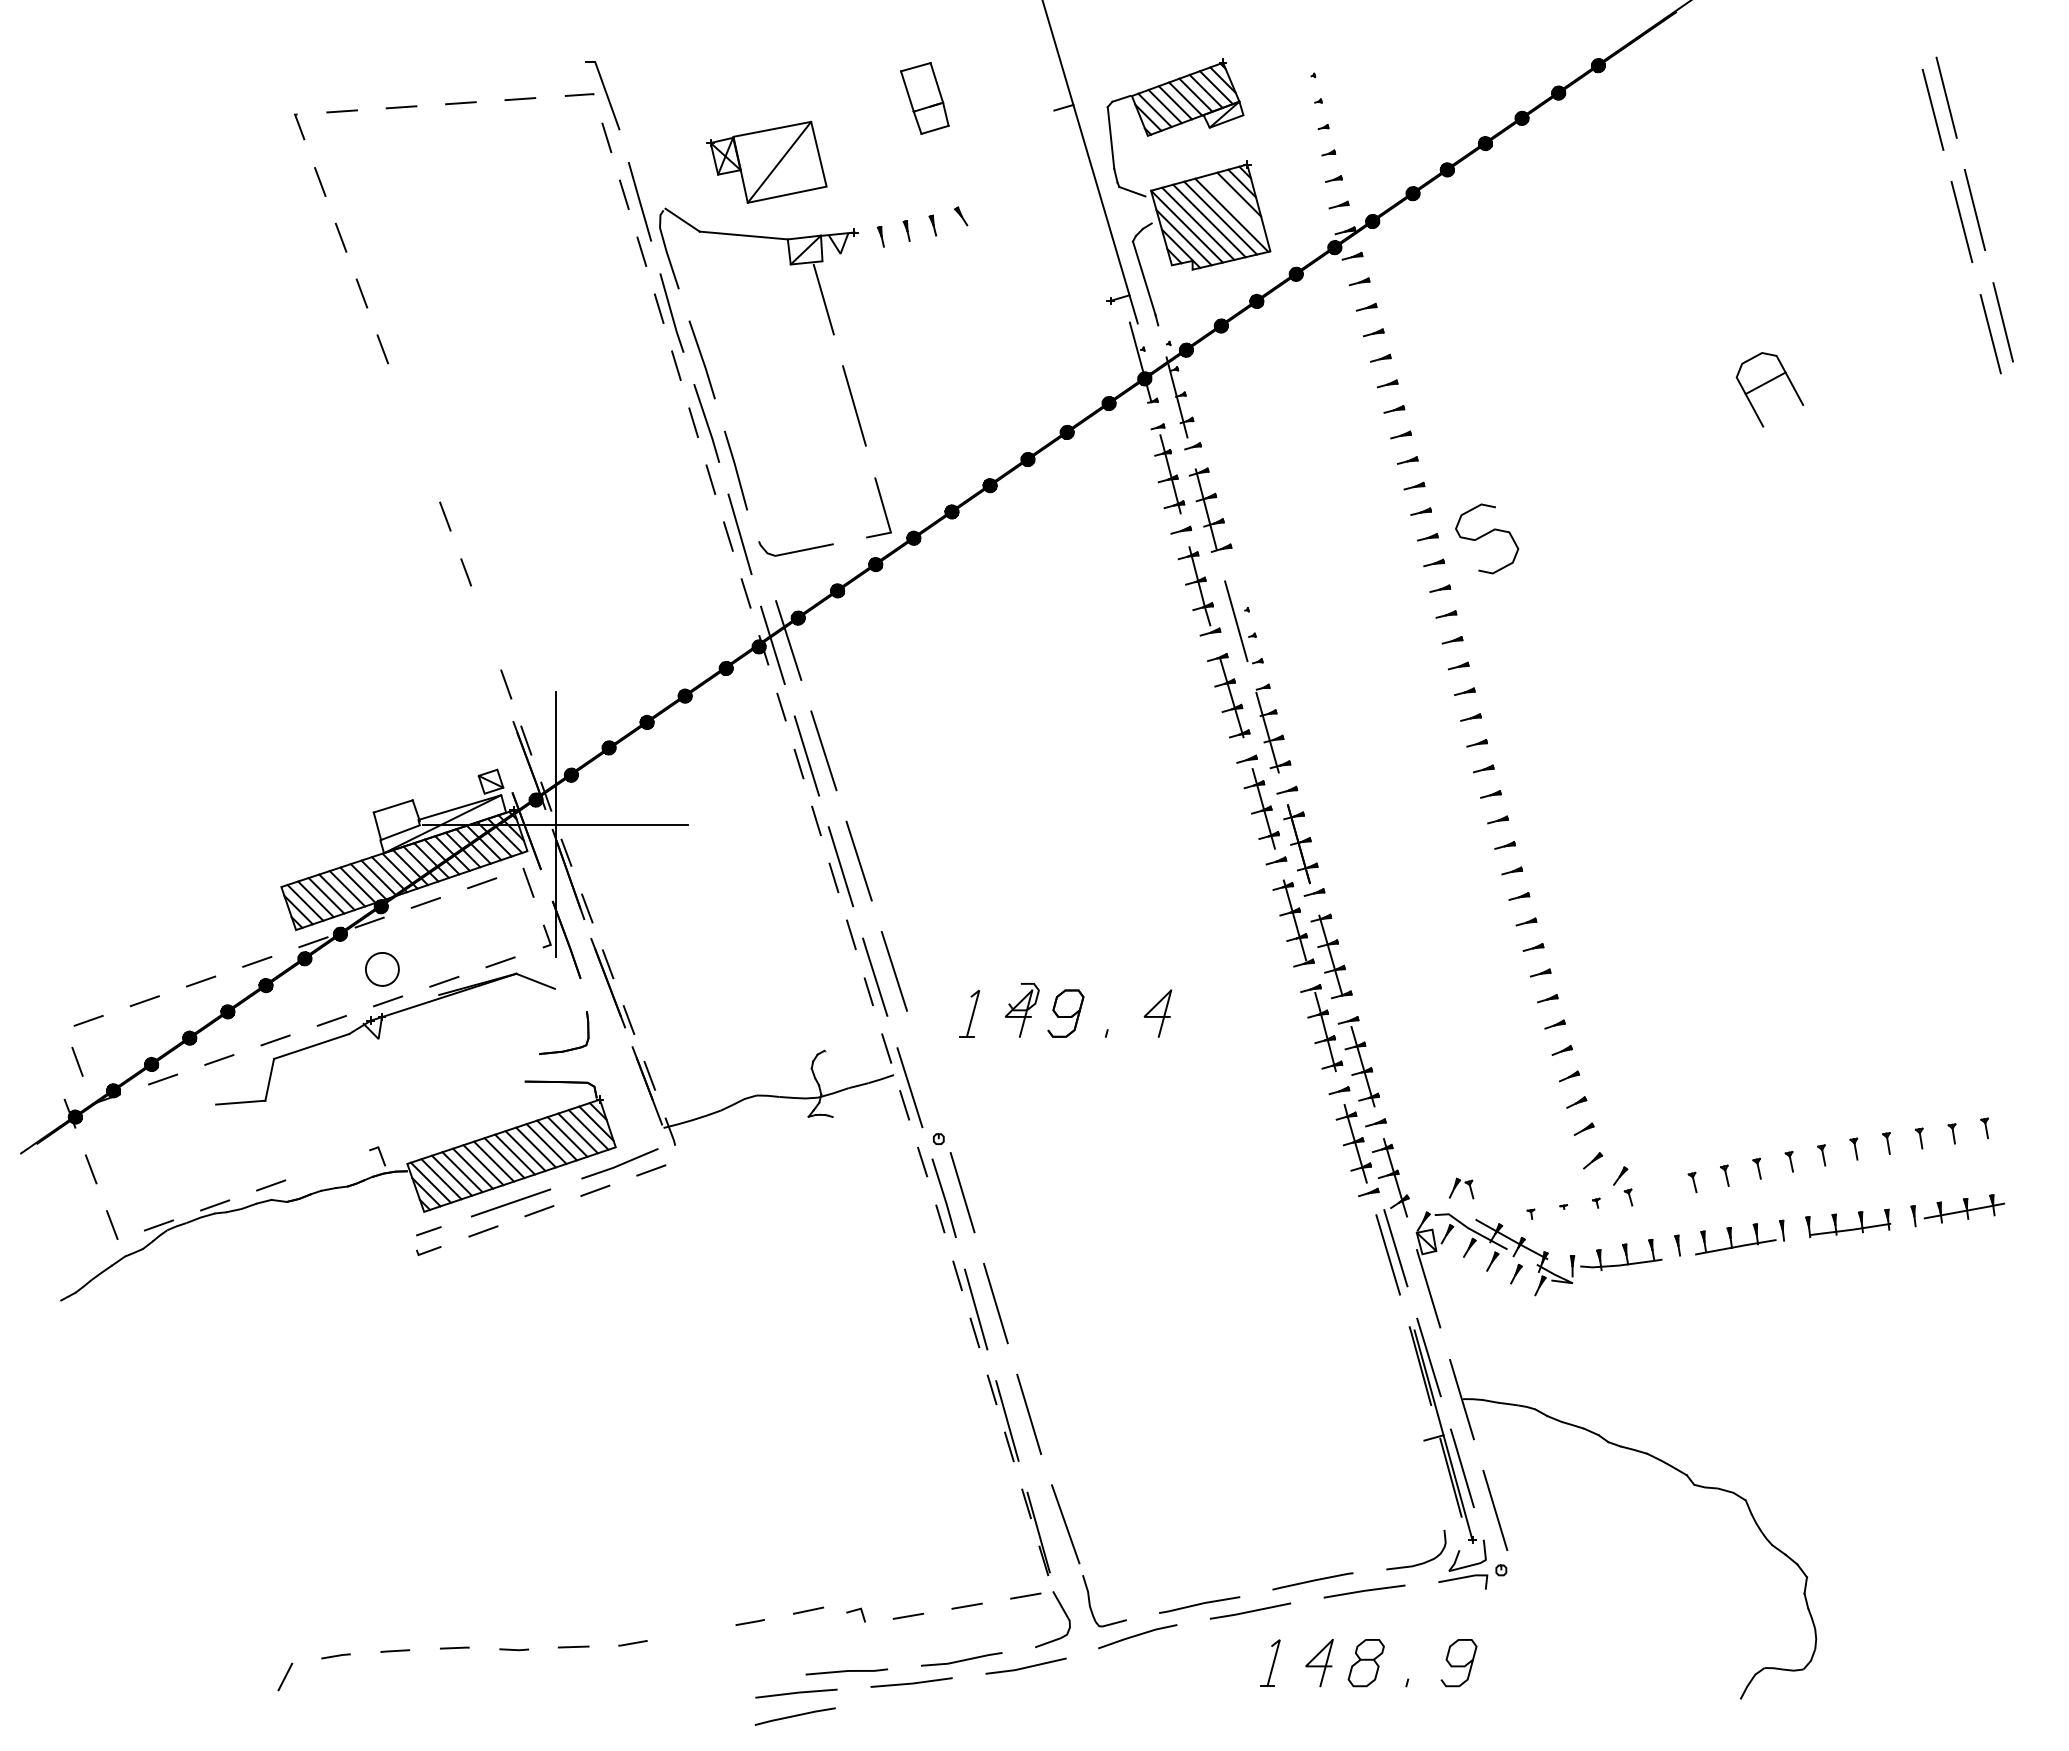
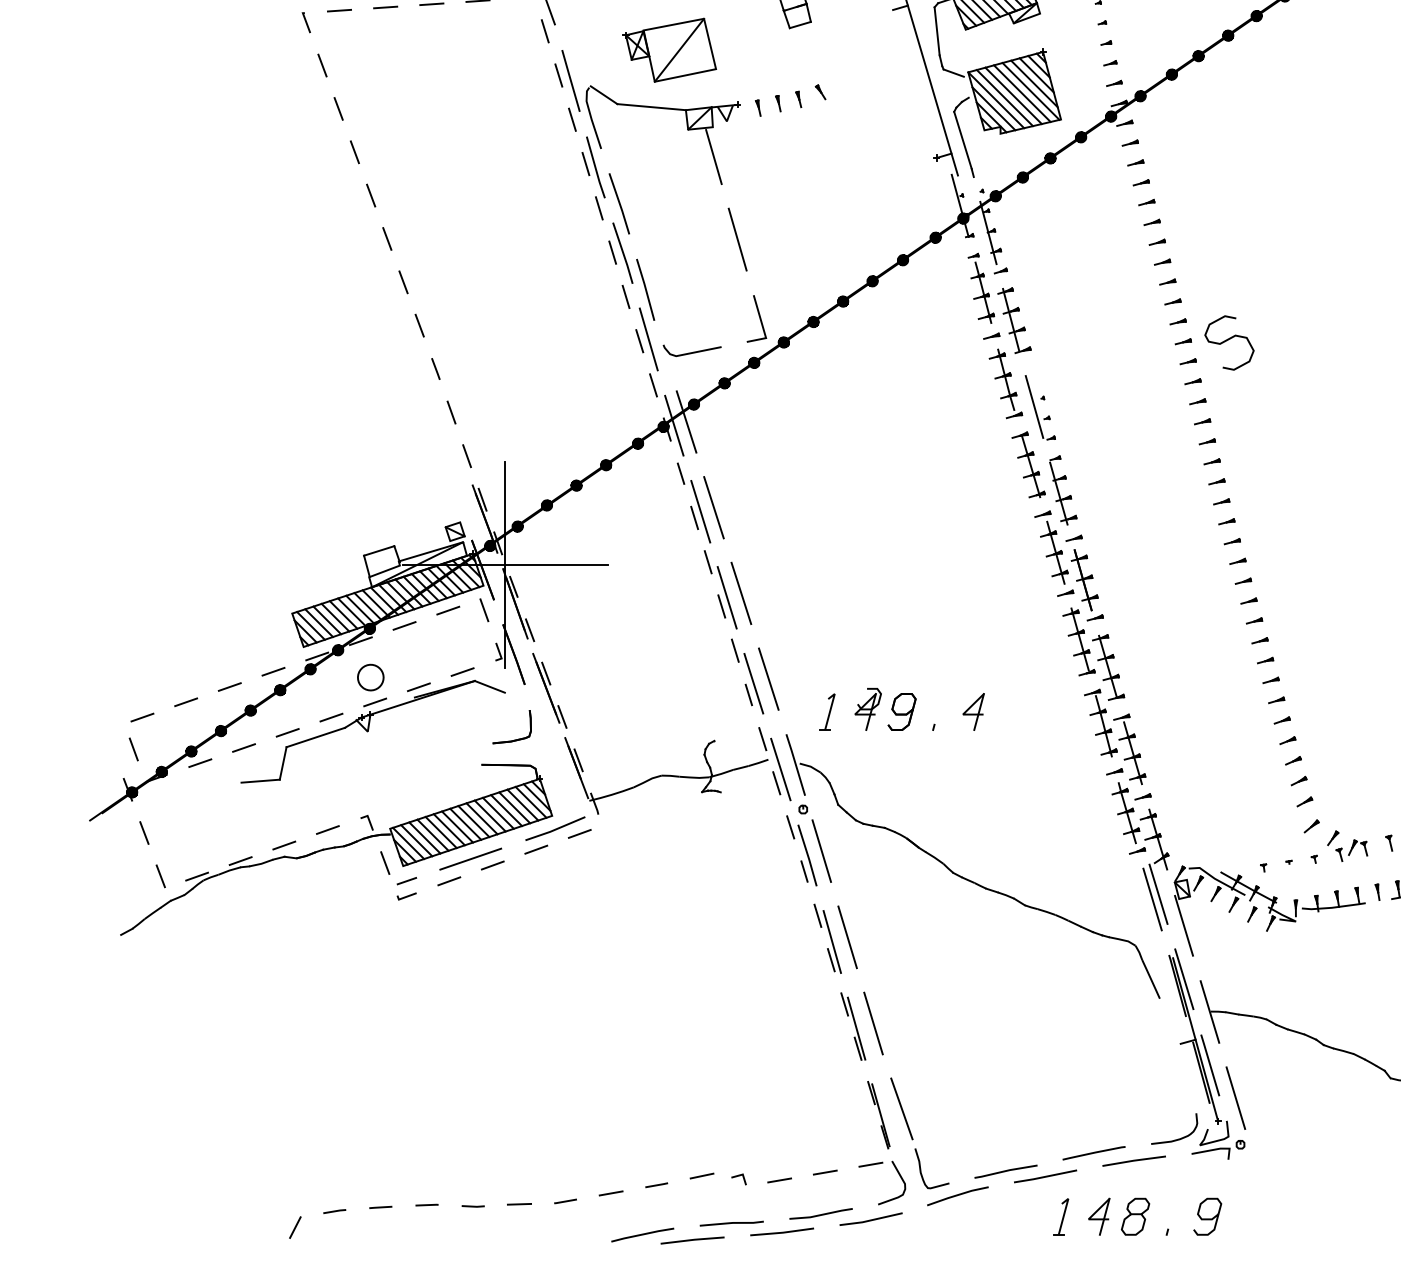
line: (1236, 205) -> (1034, 83), added
line: (403, 405) -> (387, 239), added
line: (424, 460) -> (403, 282), added
line: (486, 628) -> (451, 412), added
line: (327, 1165) -> (328, 830), added
part: (1461, 1188) -> (1358, 847), moved
line: (400, 1208) -> (384, 863), added
part: (1150, 1228) -> (967, 878), added
line: (691, 1632) -> (611, 1193), added
line: (794, 1716) -> (642, 1234), moved

